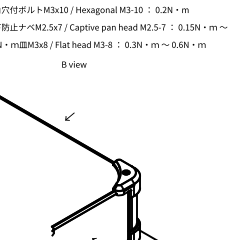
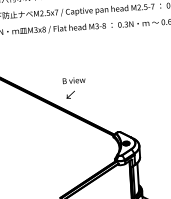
text: (74, 64) -> (74, 80), moved

